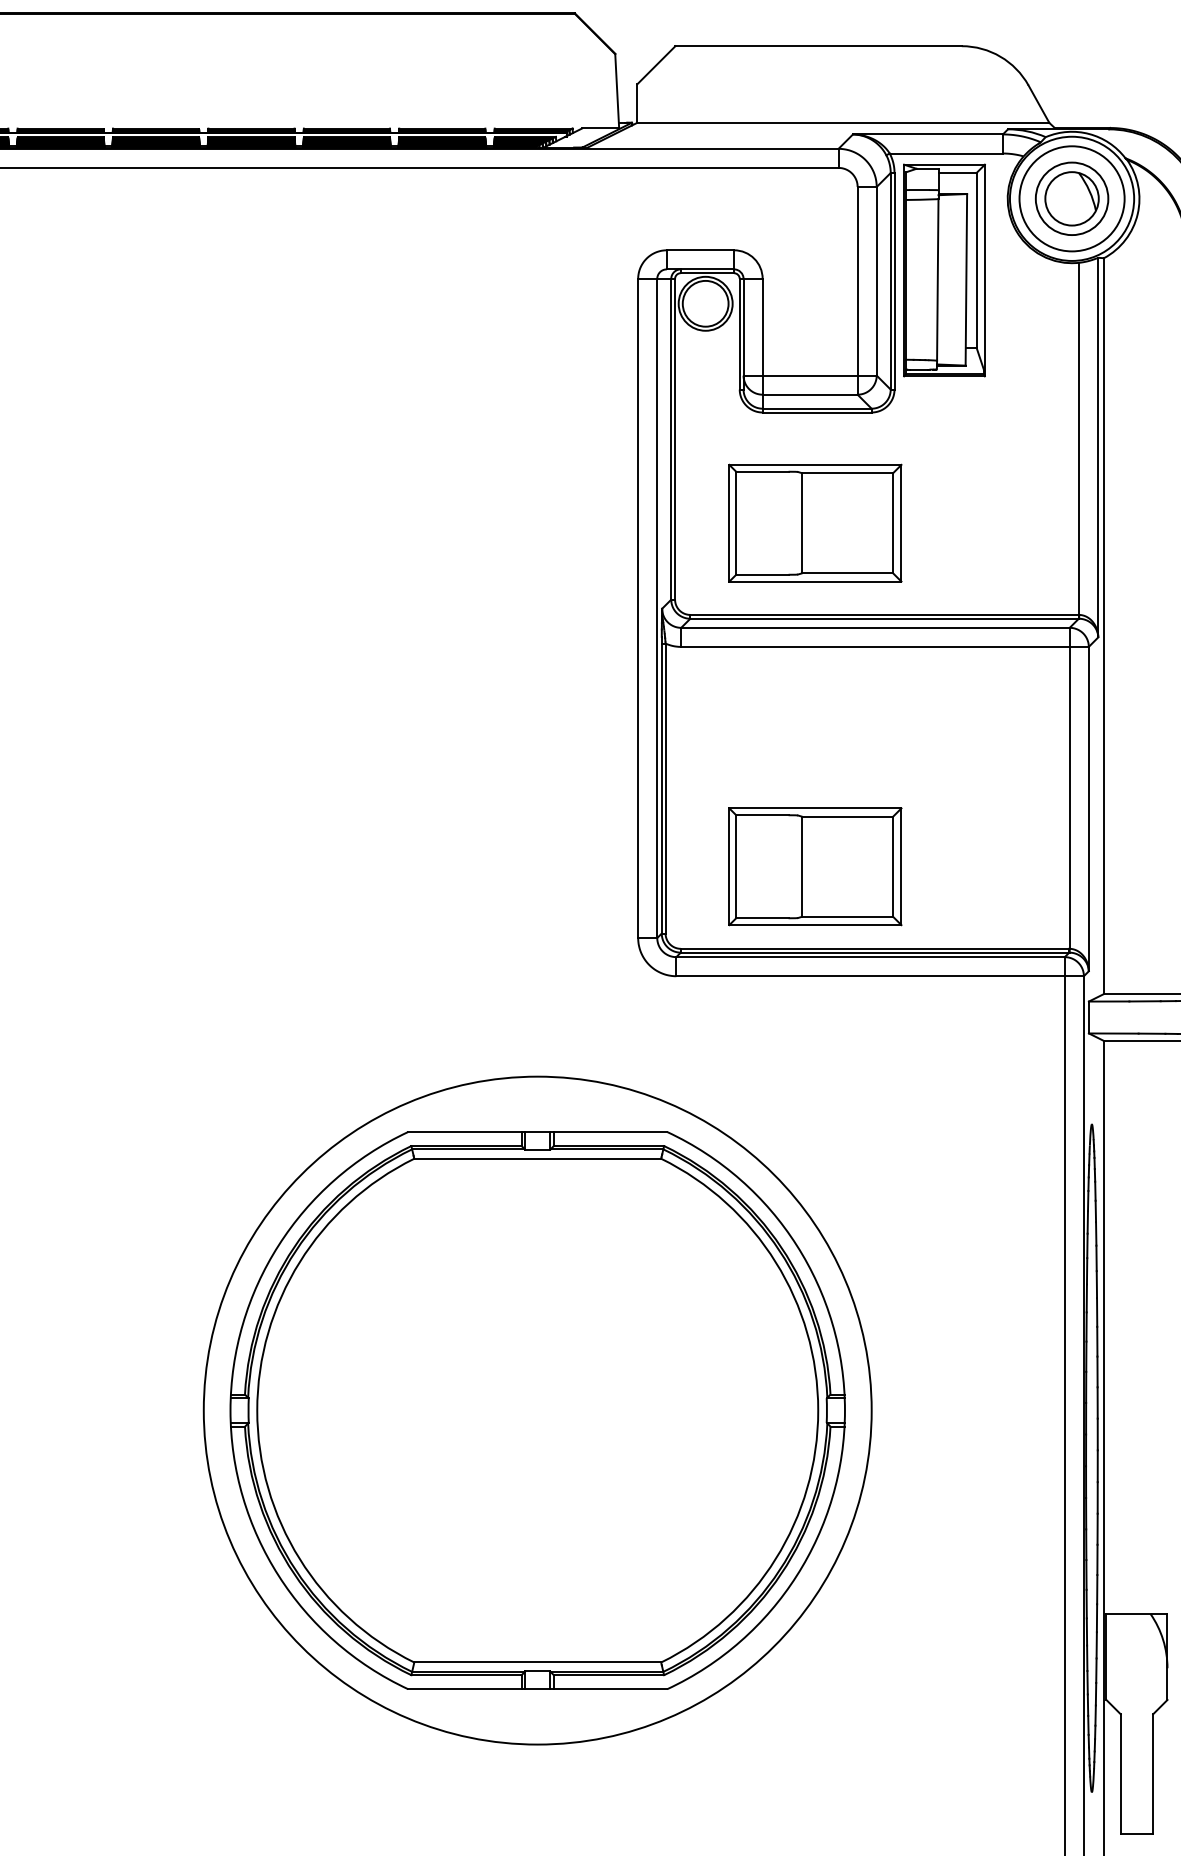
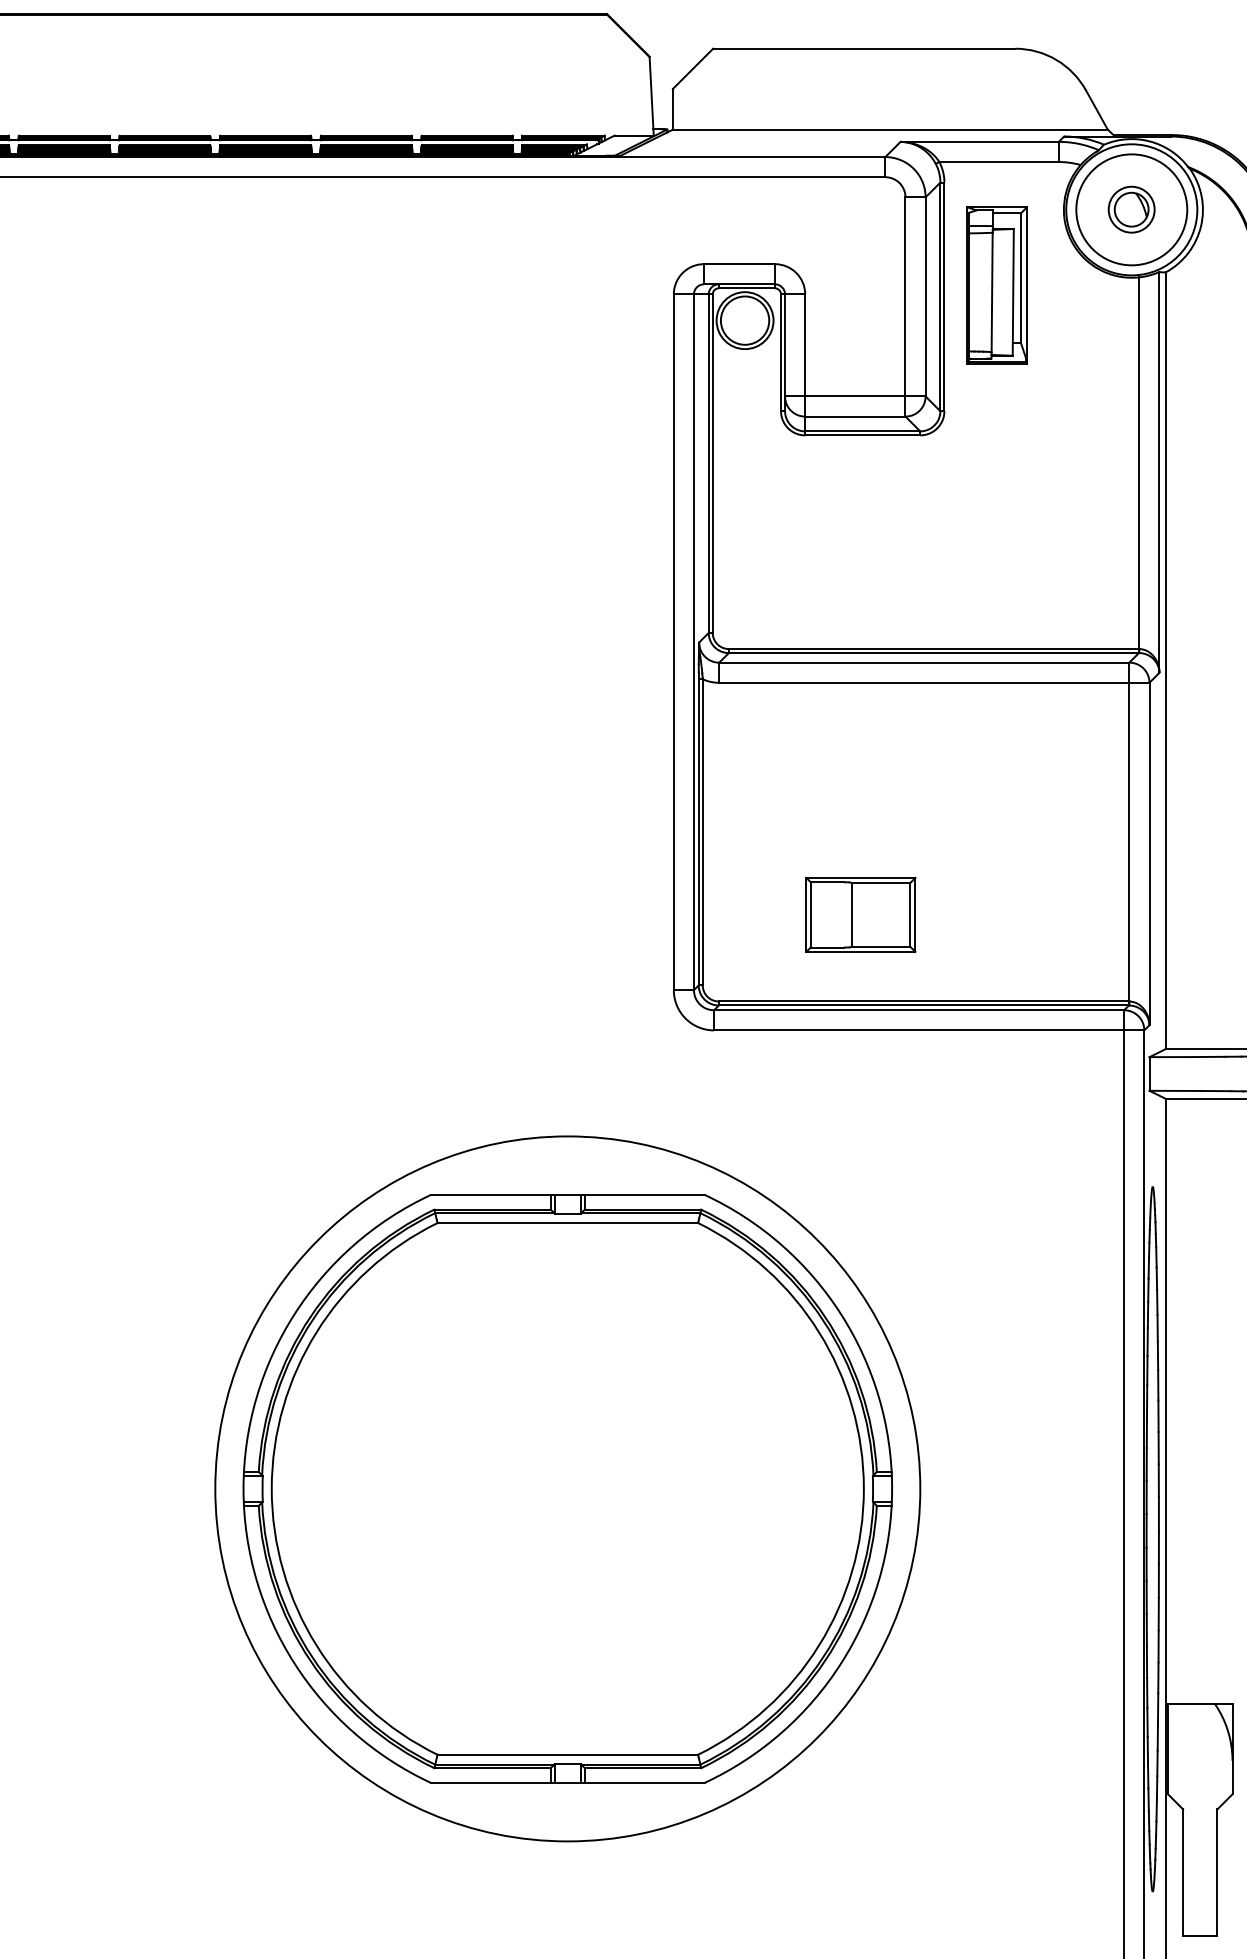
part: (1071, 198) -> (1131, 209), size x0.6
part: (943, 270) -> (996, 285), size x0.7
part: (815, 522) -> (860, 551), removed
part: (815, 866) -> (860, 914), size x0.6

